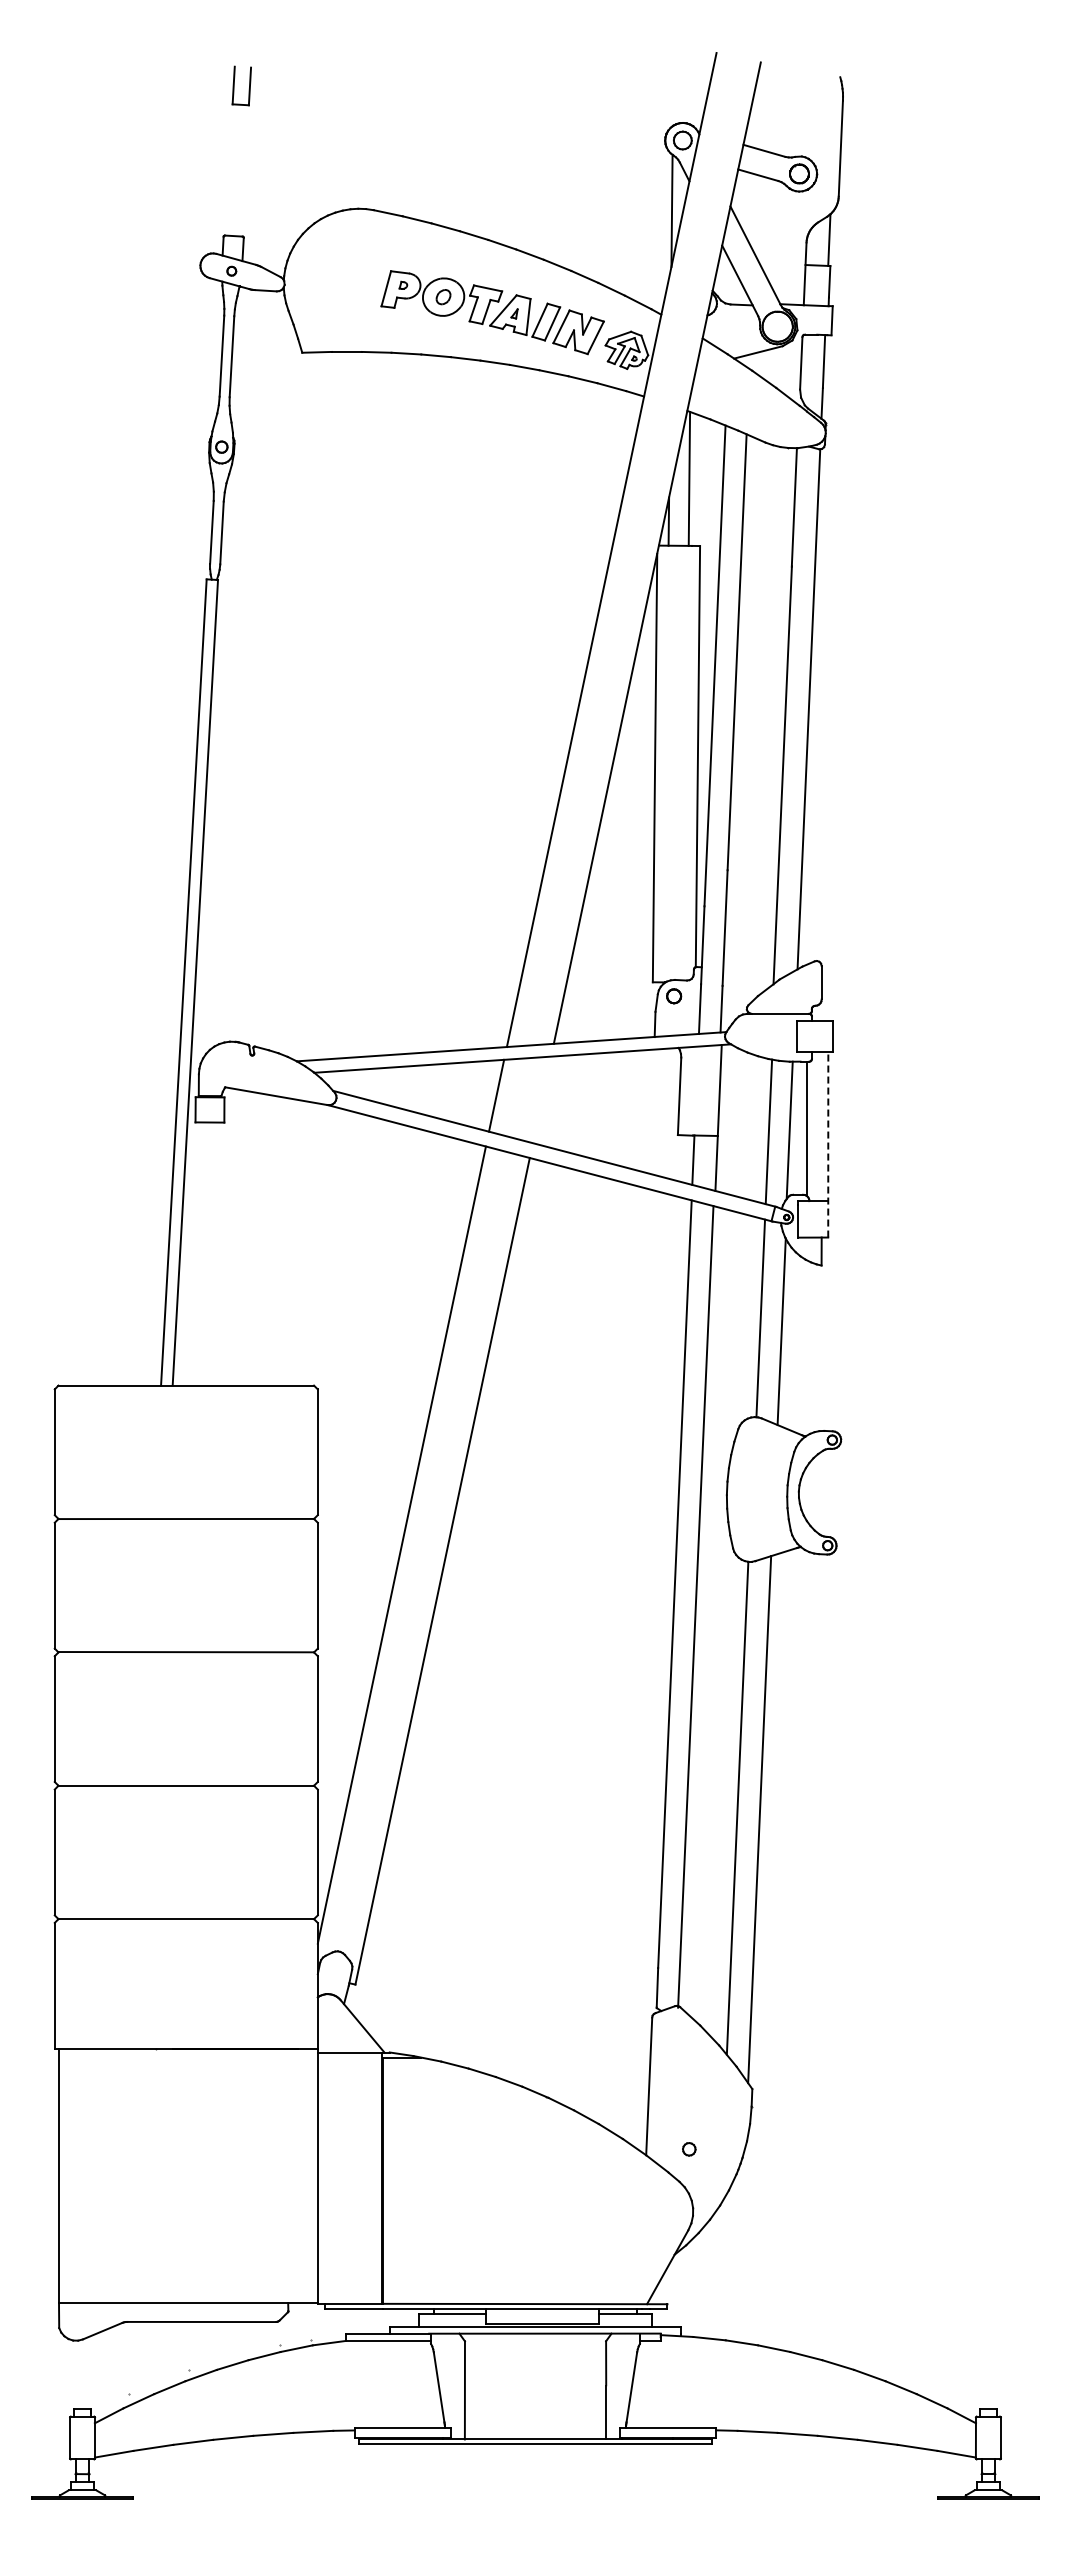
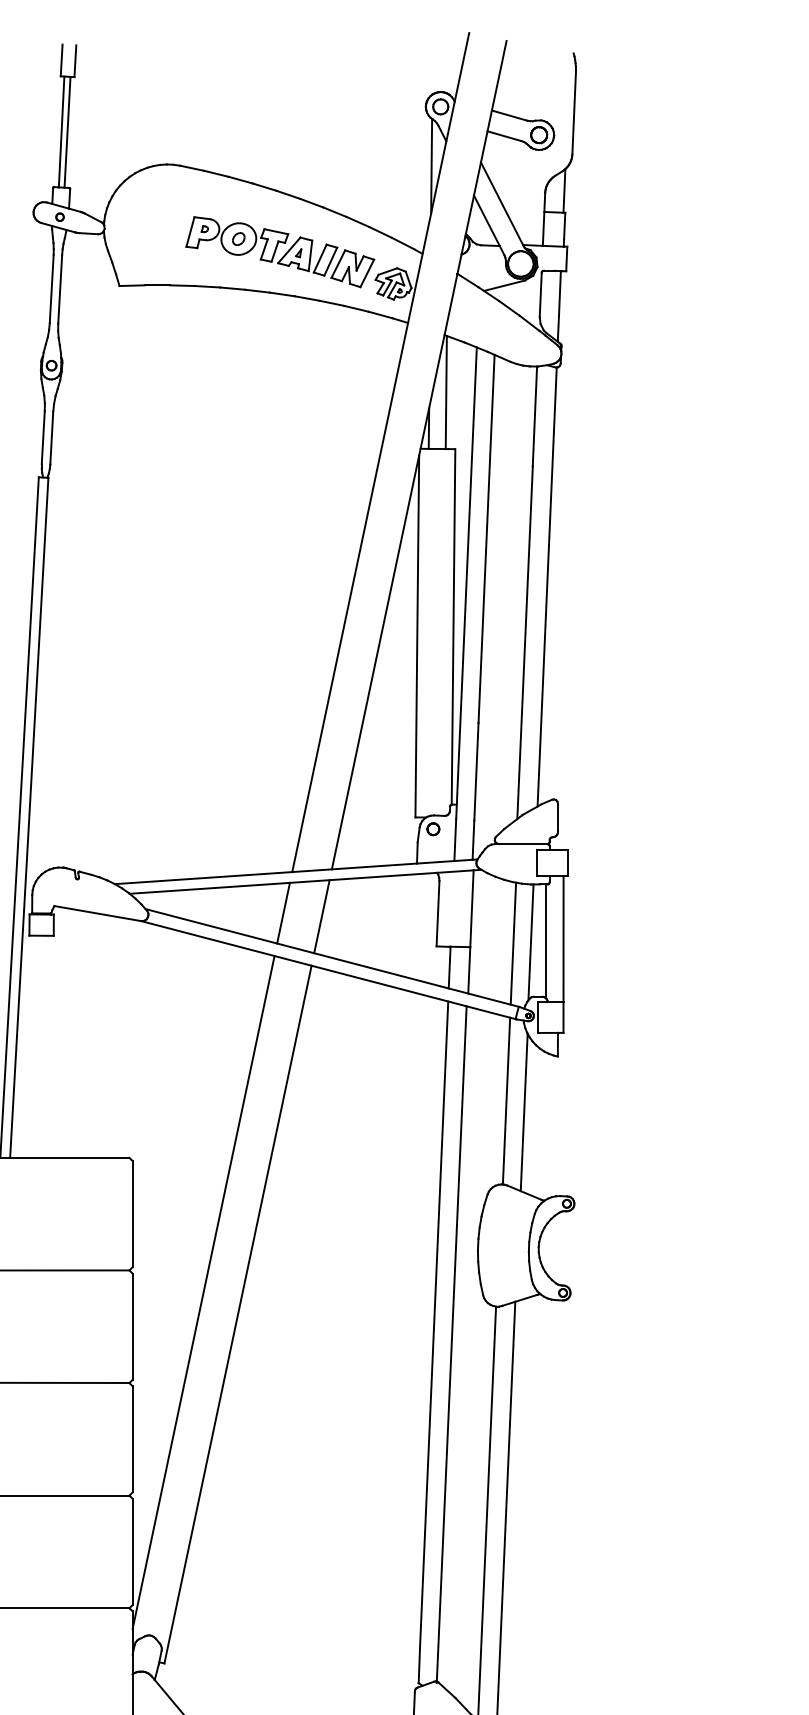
line: (233, 170) -> (61, 132), added
line: (240, 170) -> (67, 132), added
line: (541, 1099) -> (321, 916), added
line: (828, 1144) -> (563, 954), dashed -> solid

